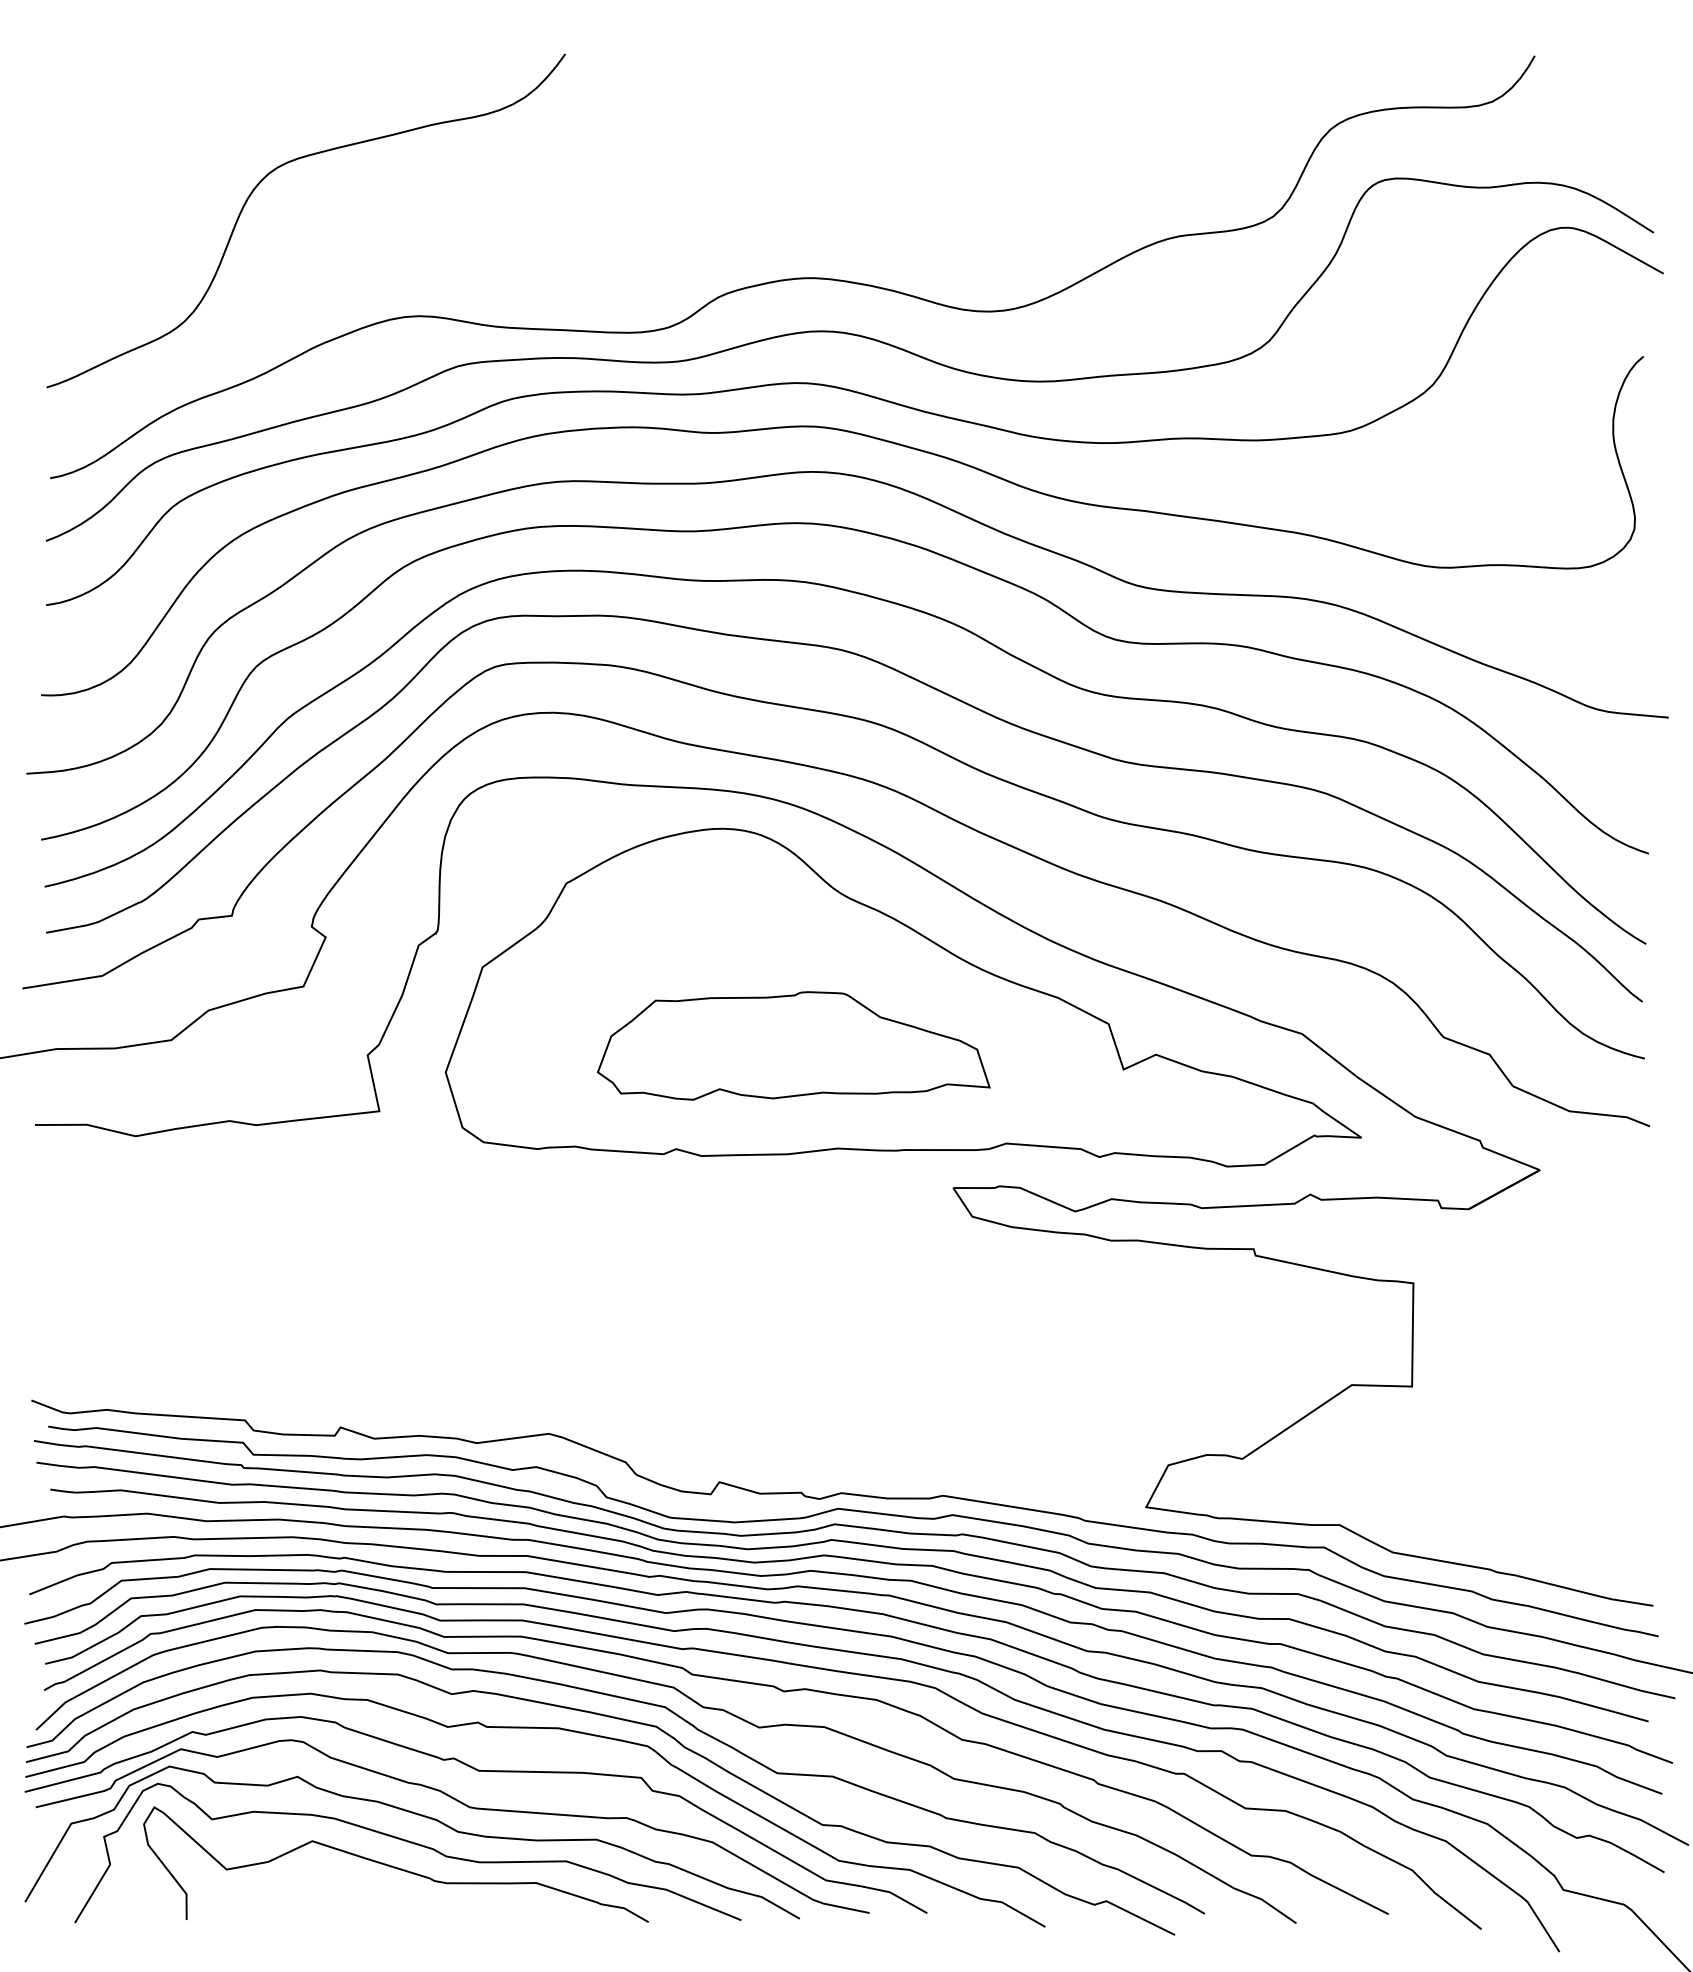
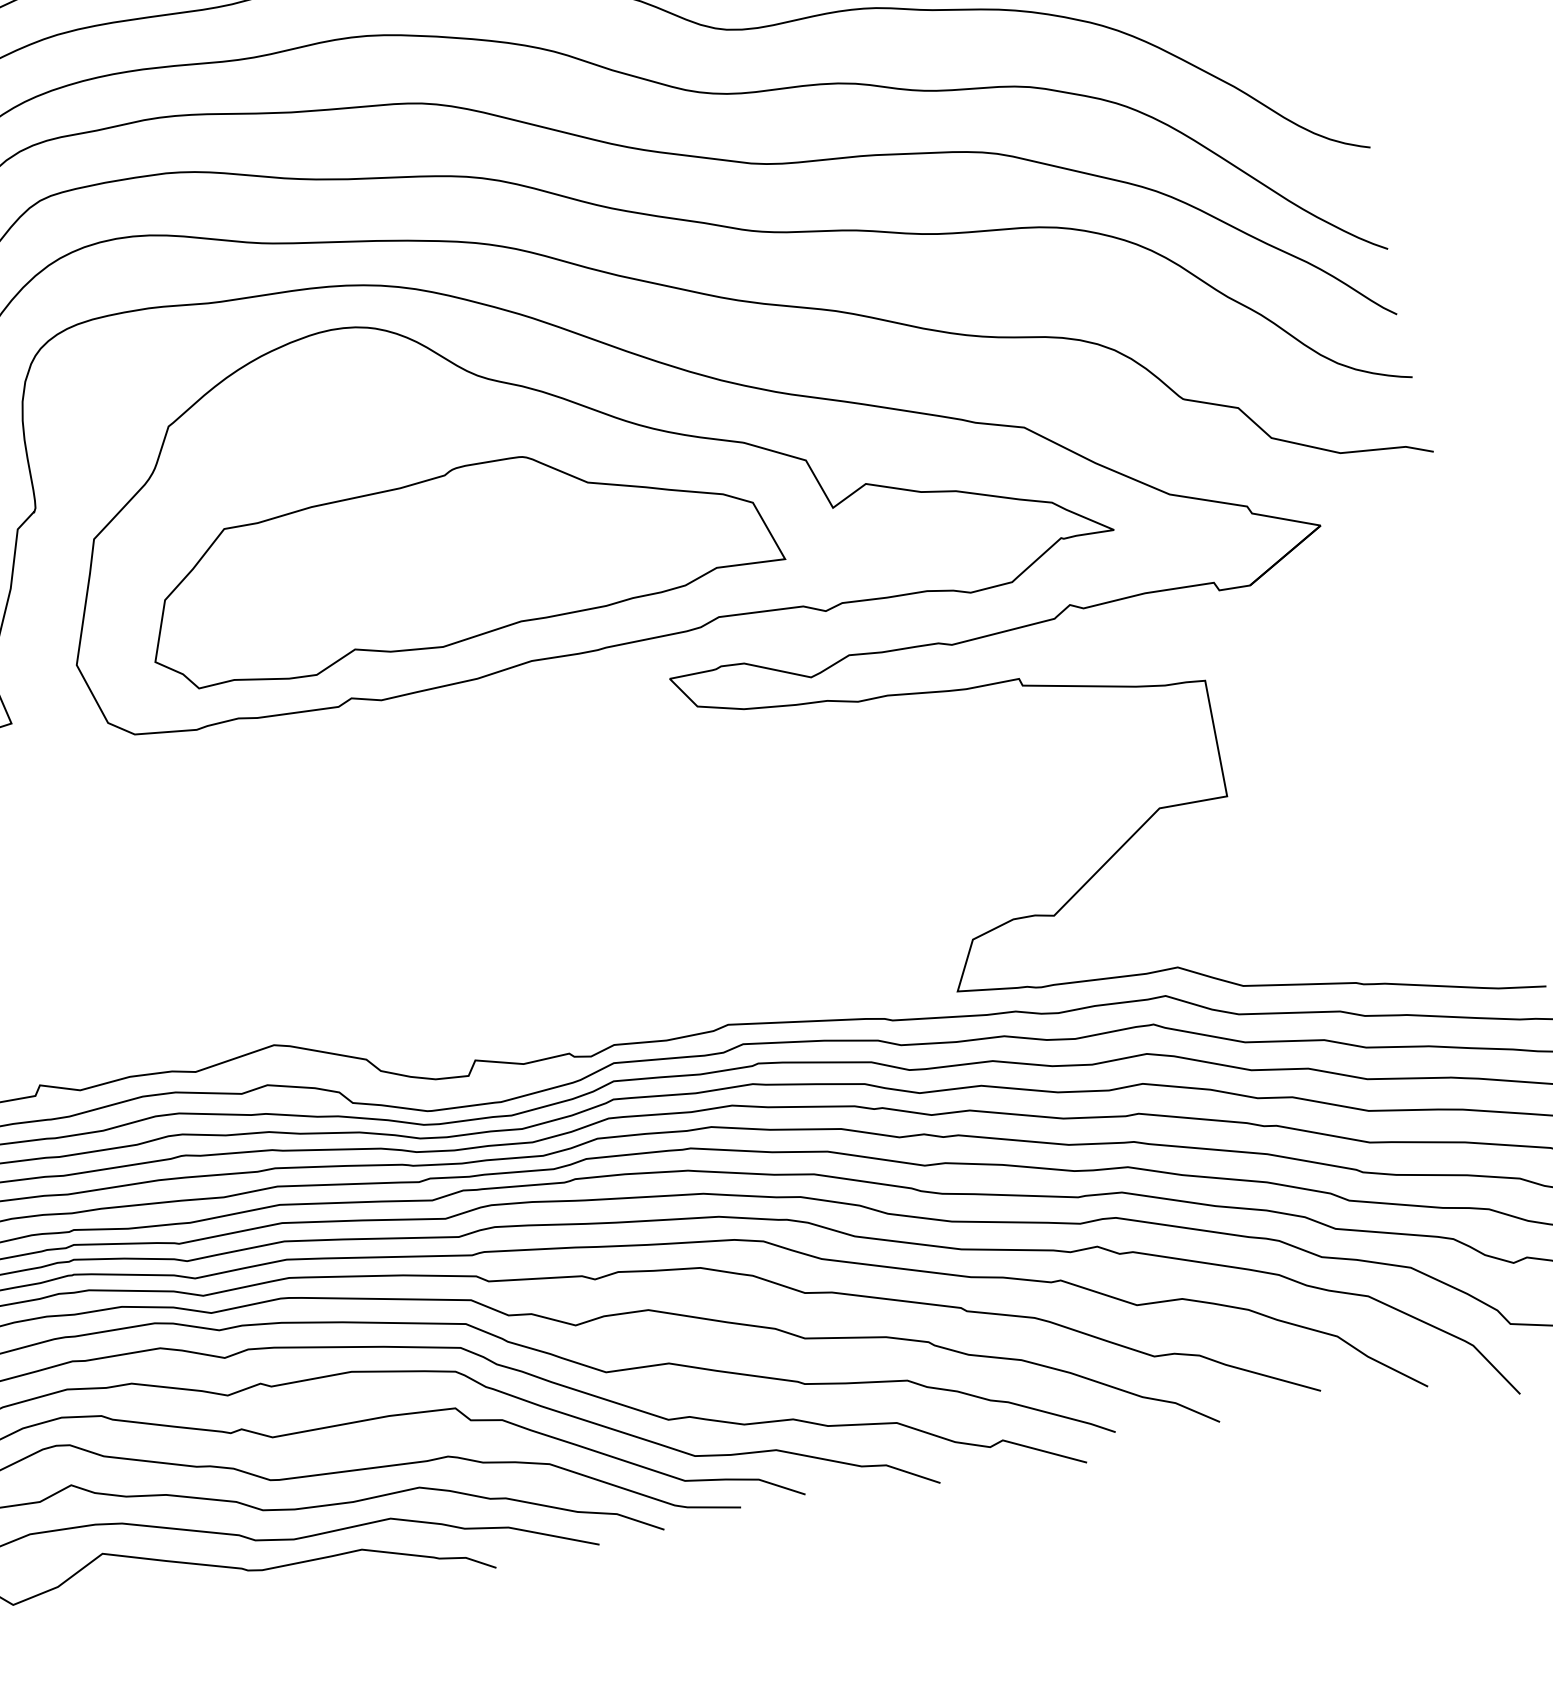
part: (793, 1045) -> (458, 556), size x1.43

